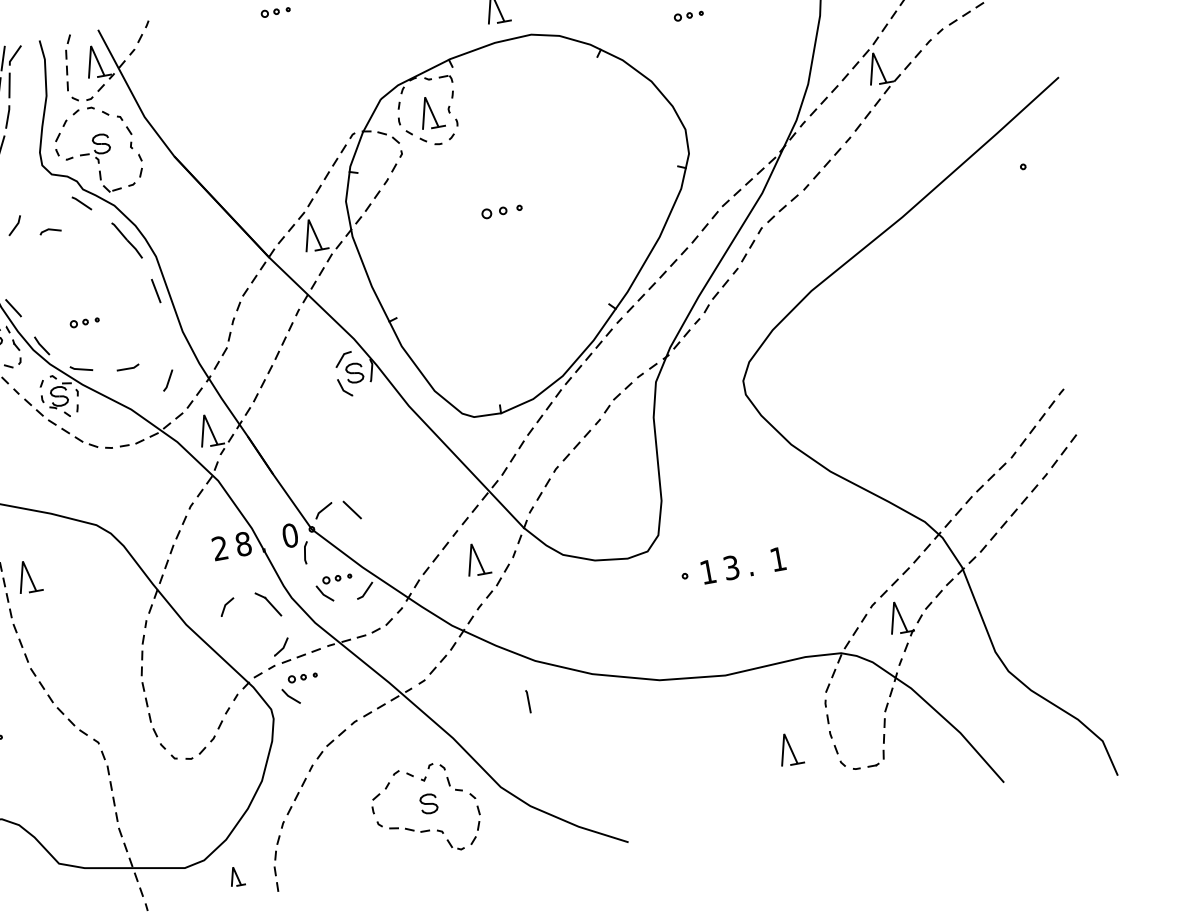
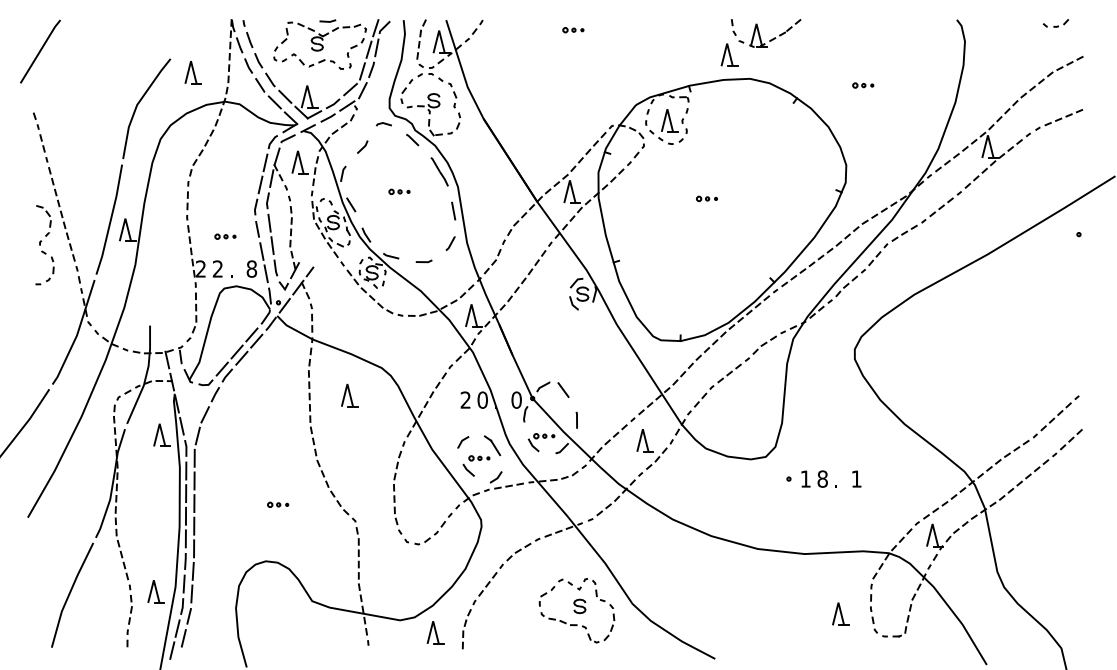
part: (501, 210) -> (706, 198), size x0.71
line: (49, 231) -> (383, 124), moved
part: (84, 321) -> (399, 191), moved
line: (167, 380) -> (450, 243), moved
text: (243, 543) -> (482, 399), 8 -> 0
text: (731, 566) -> (822, 478), 3 -> 8
part: (28, 576) -> (349, 395), moved
part: (300, 687) -> (476, 465), moved
line: (527, 700) -> (576, 419), moved
part: (236, 875) -> (435, 632), size x1.67

